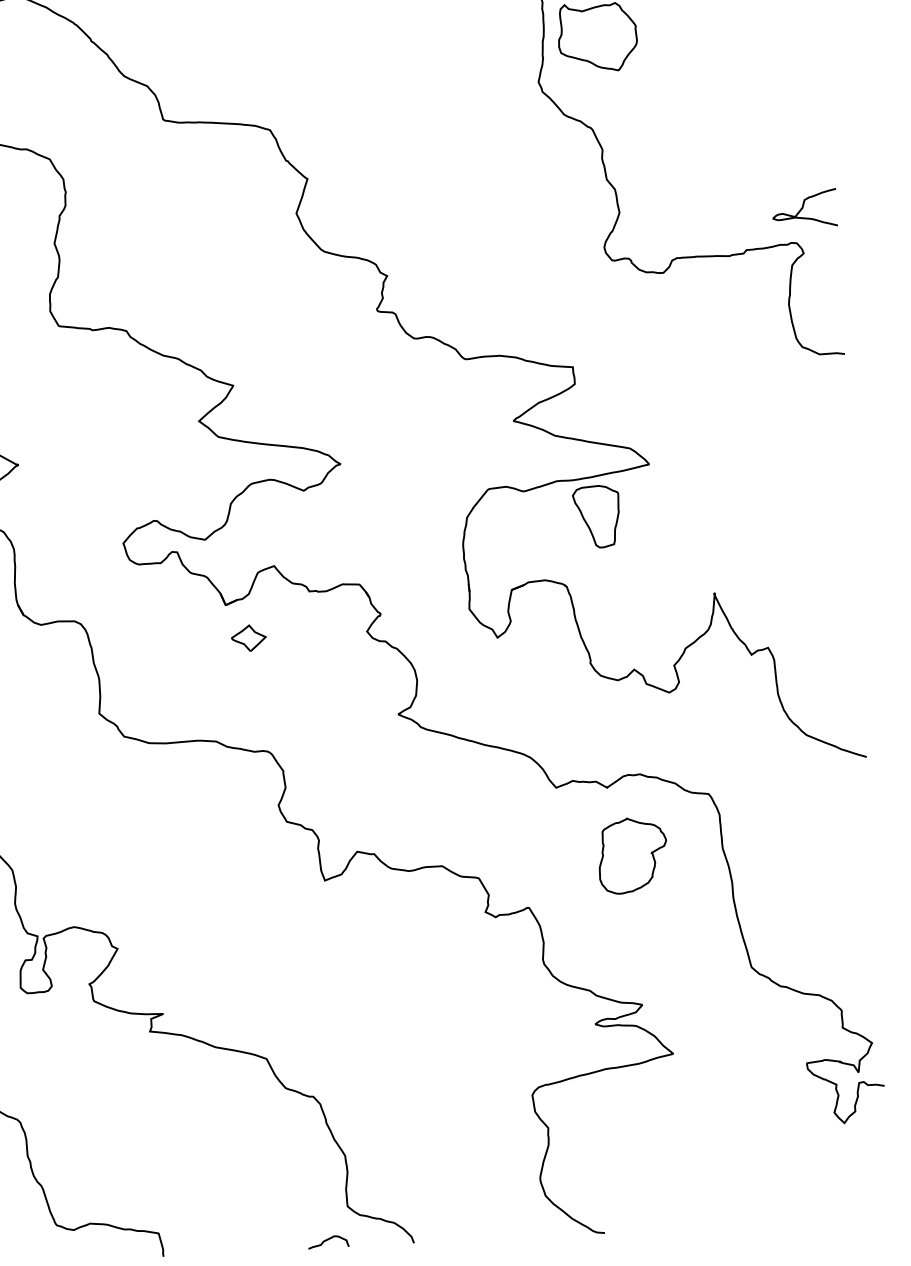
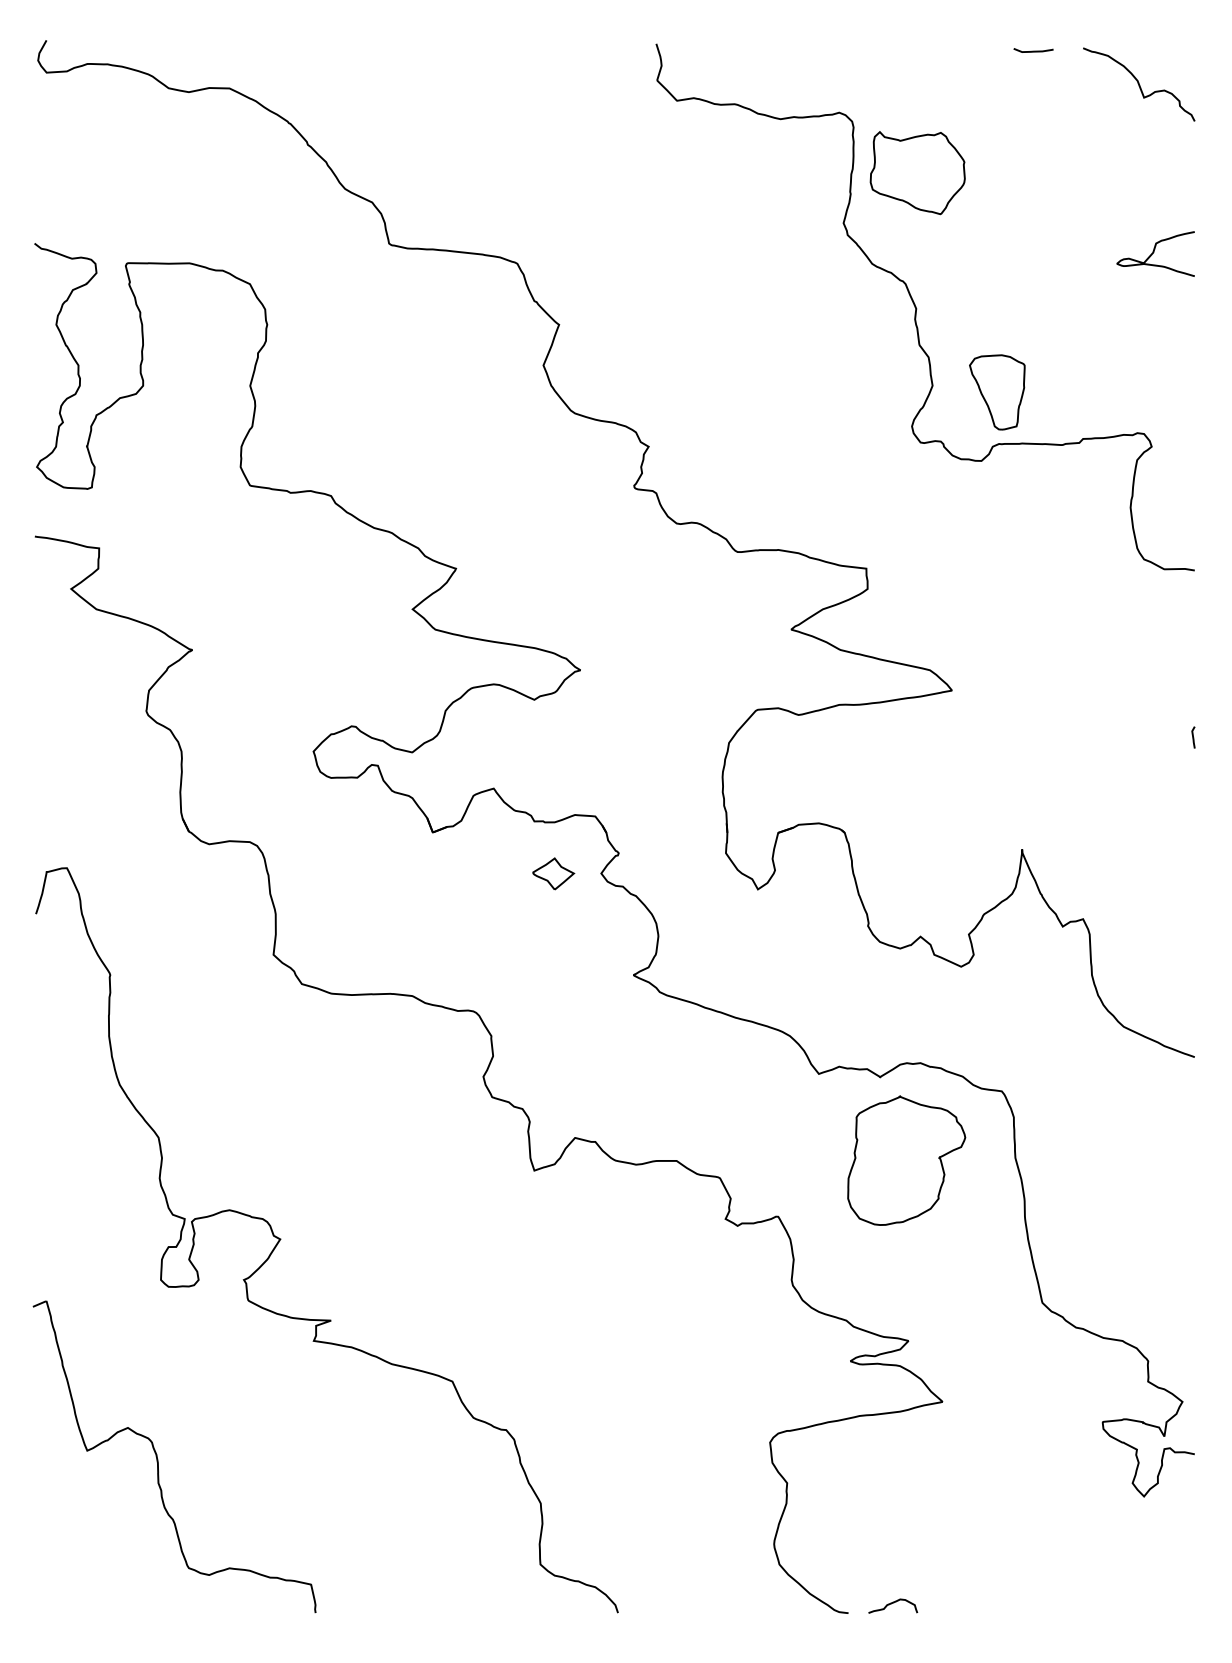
curve: (803, 207) -> (1154, 252), moved
line: (851, 492) -> (1193, 737), added
part: (596, 516) -> (997, 392), moved
part: (248, 637) -> (553, 873), moved
part: (632, 855) -> (906, 1160), size x1.43
curve: (328, 1239) -> (893, 1603), moved

